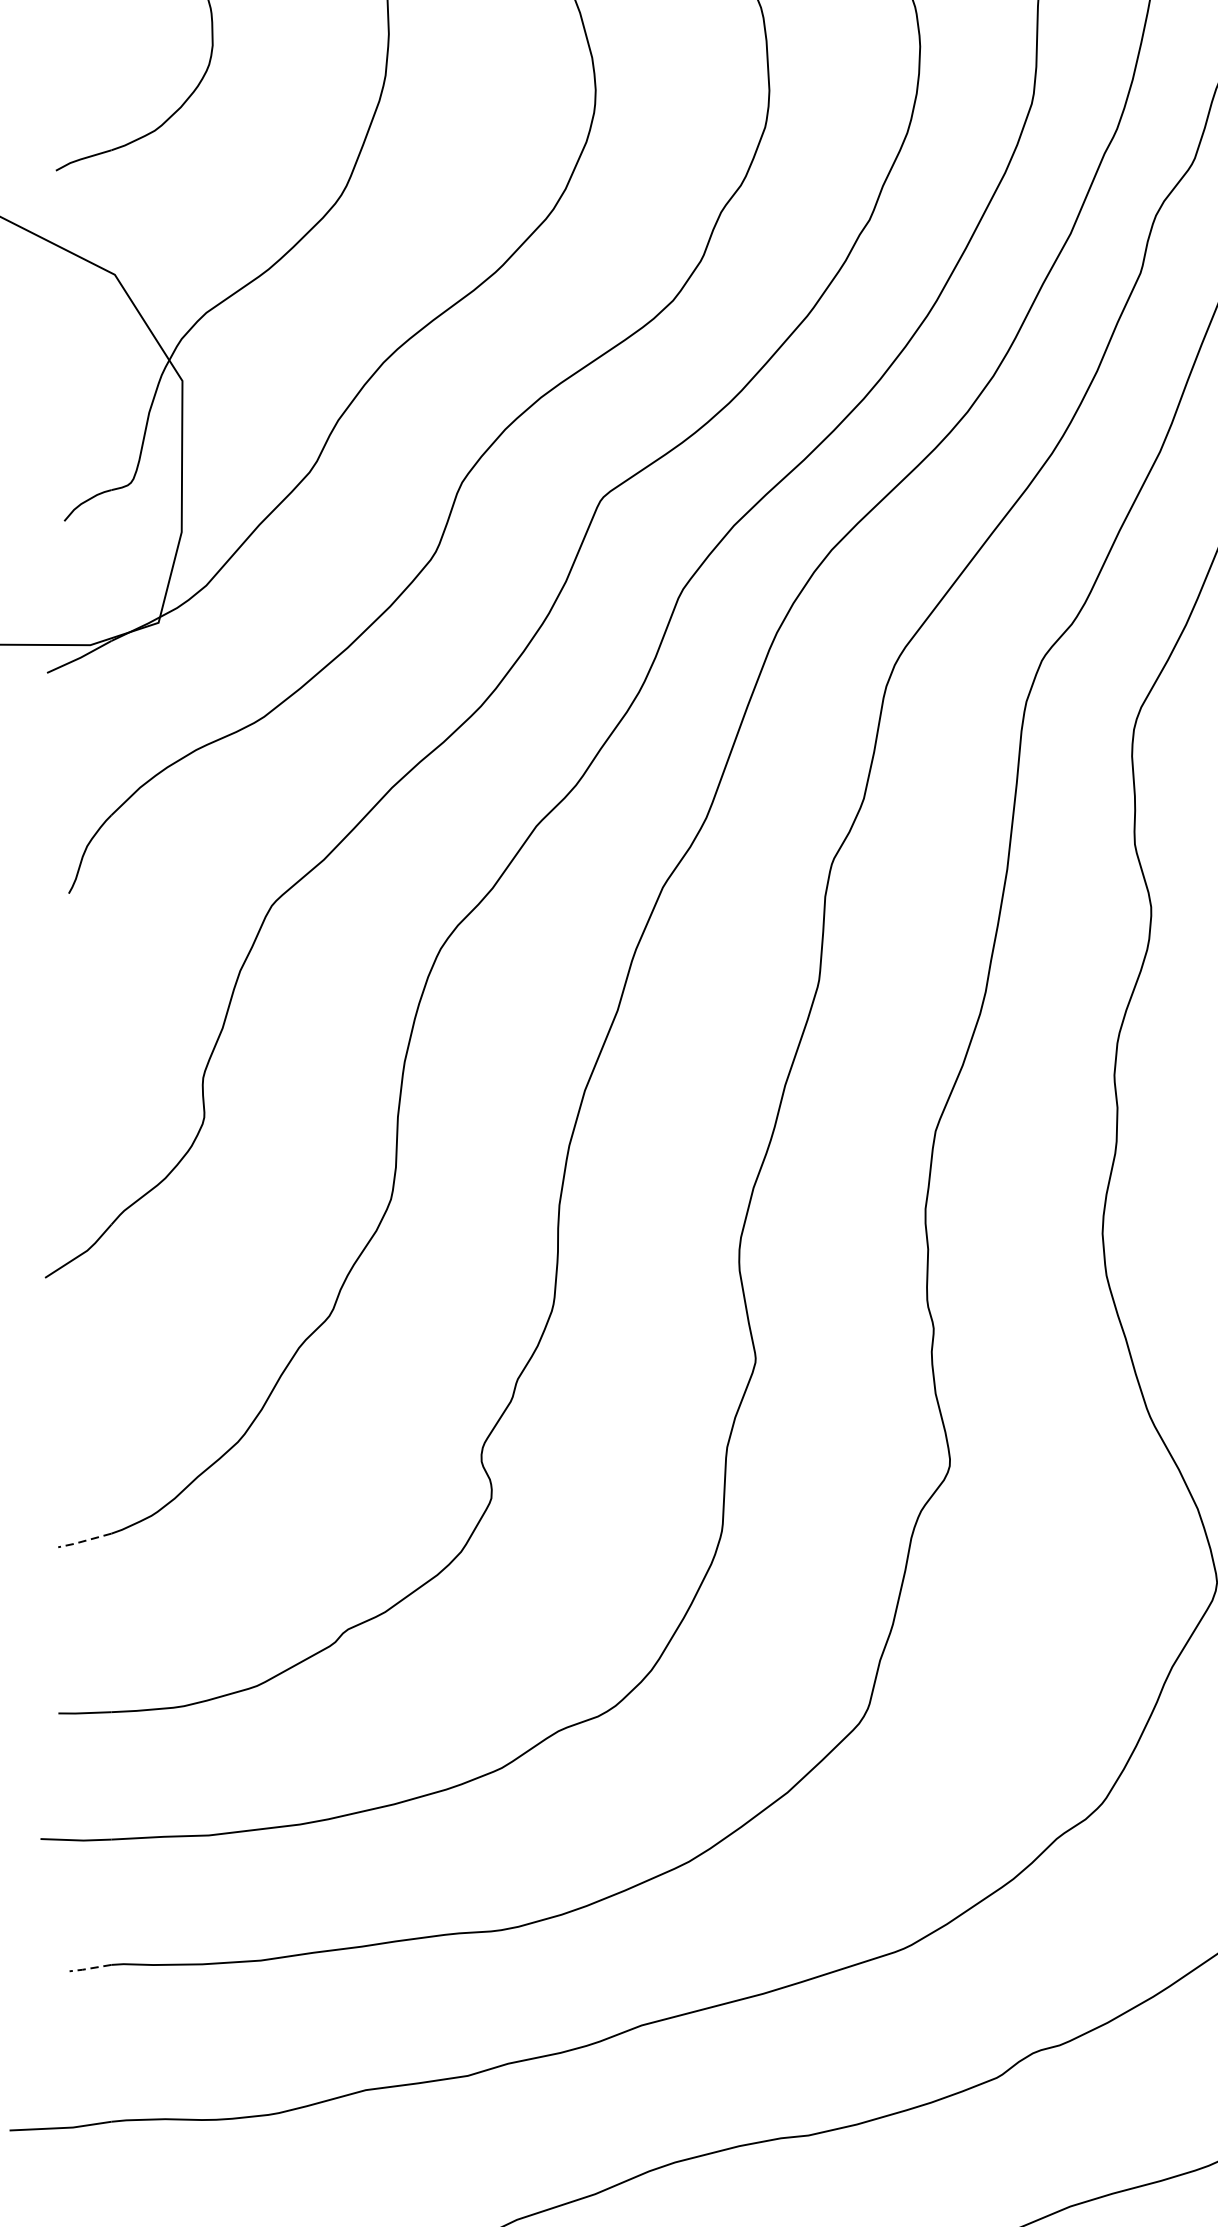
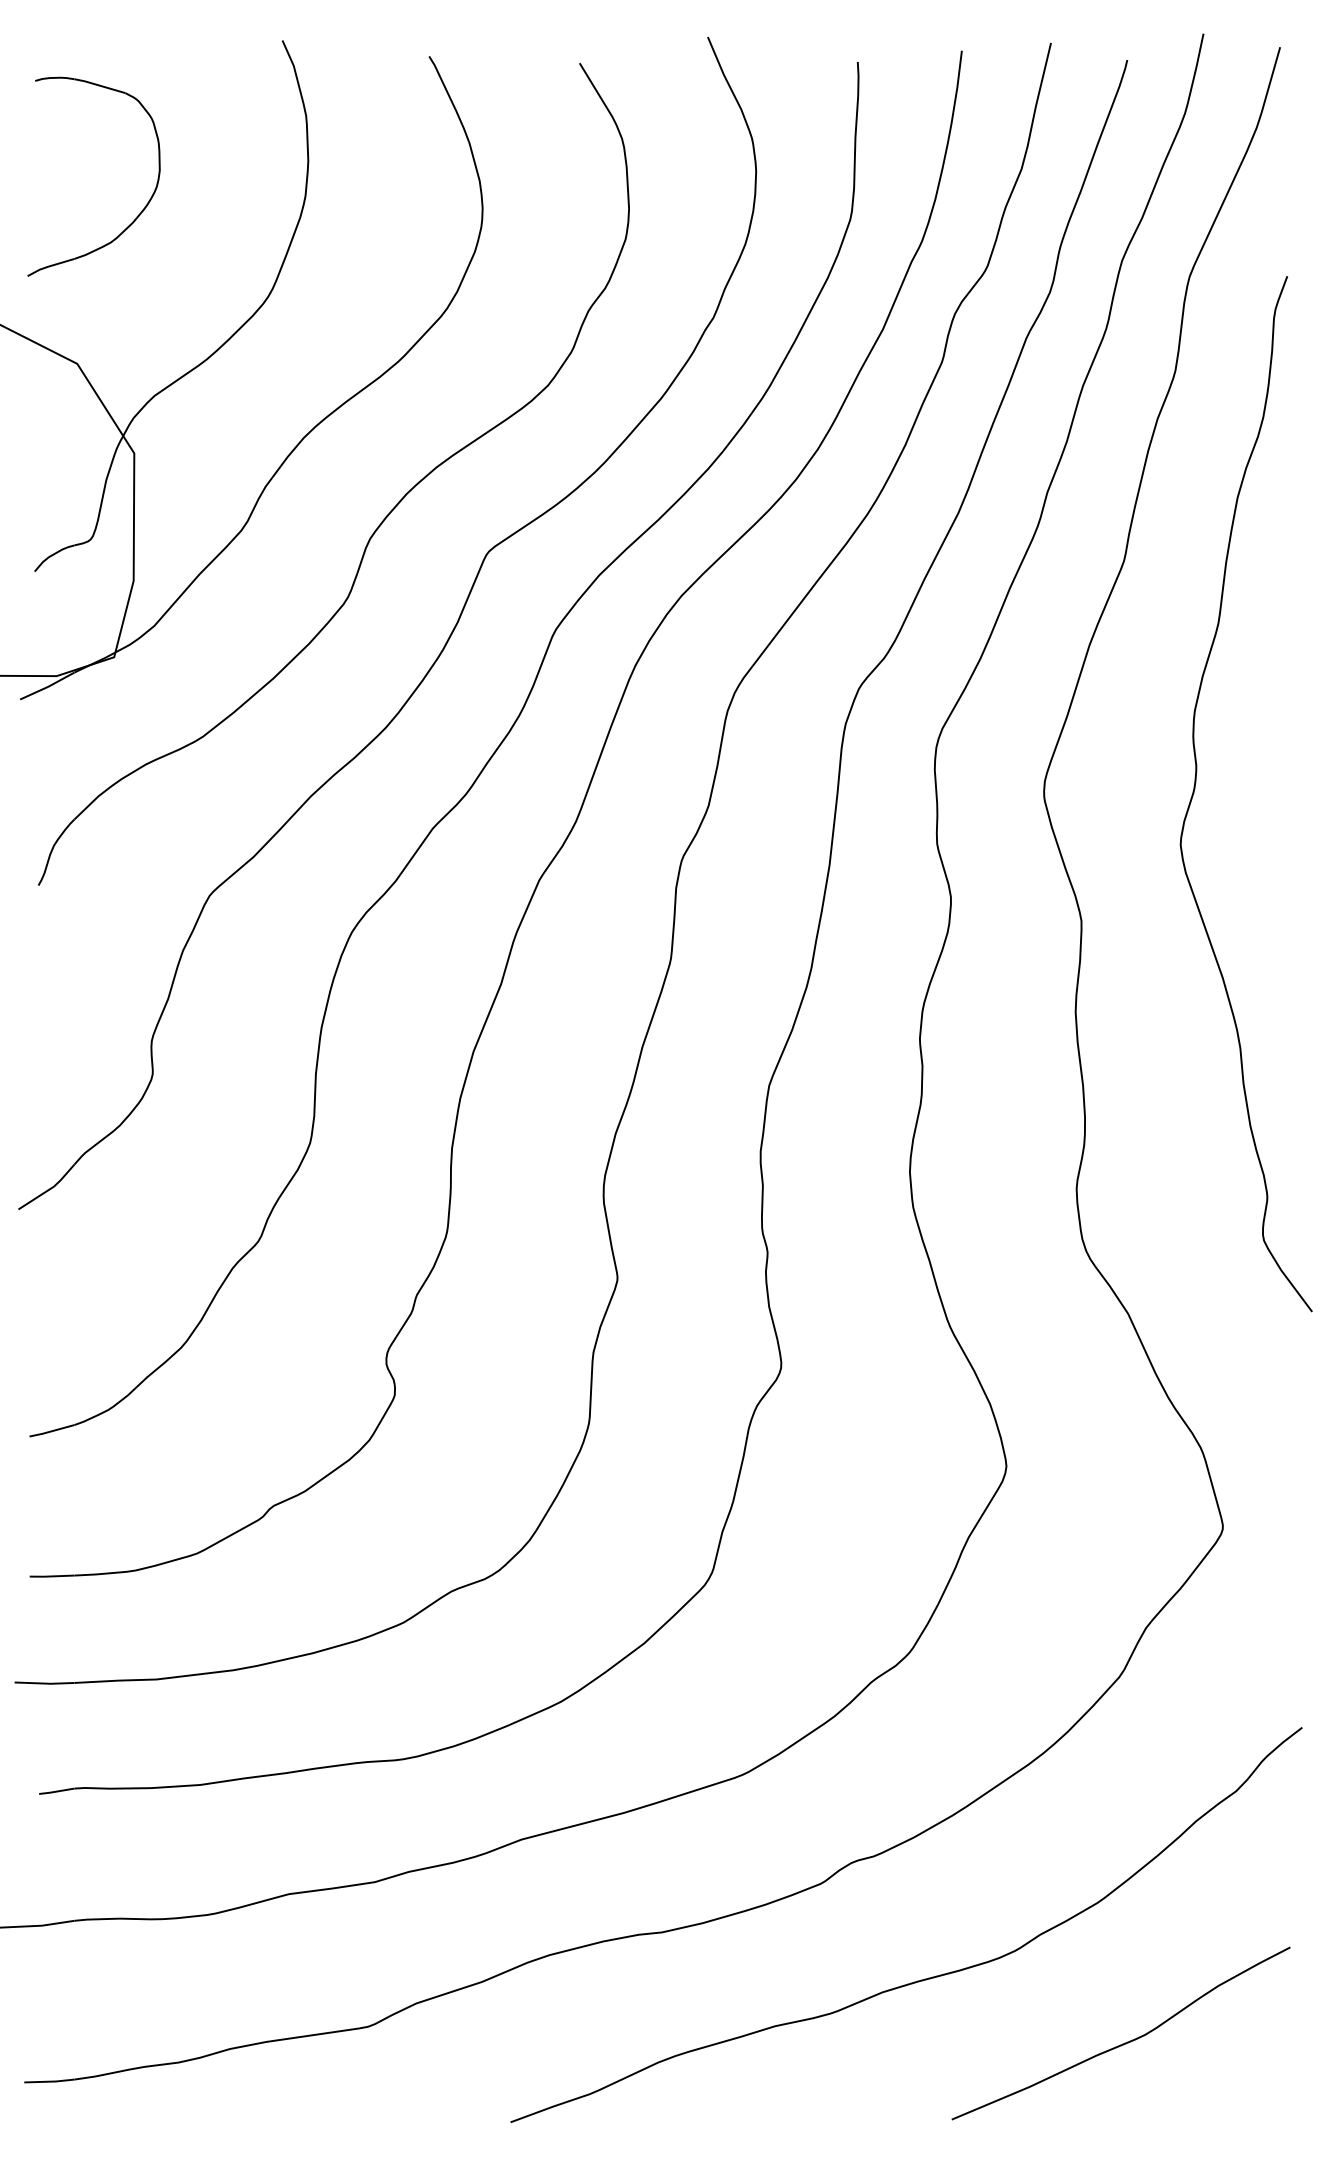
line: (84, 1541) -> (51, 1431), dashed -> solid
line: (90, 1968) -> (56, 1791), dashed -> solid

